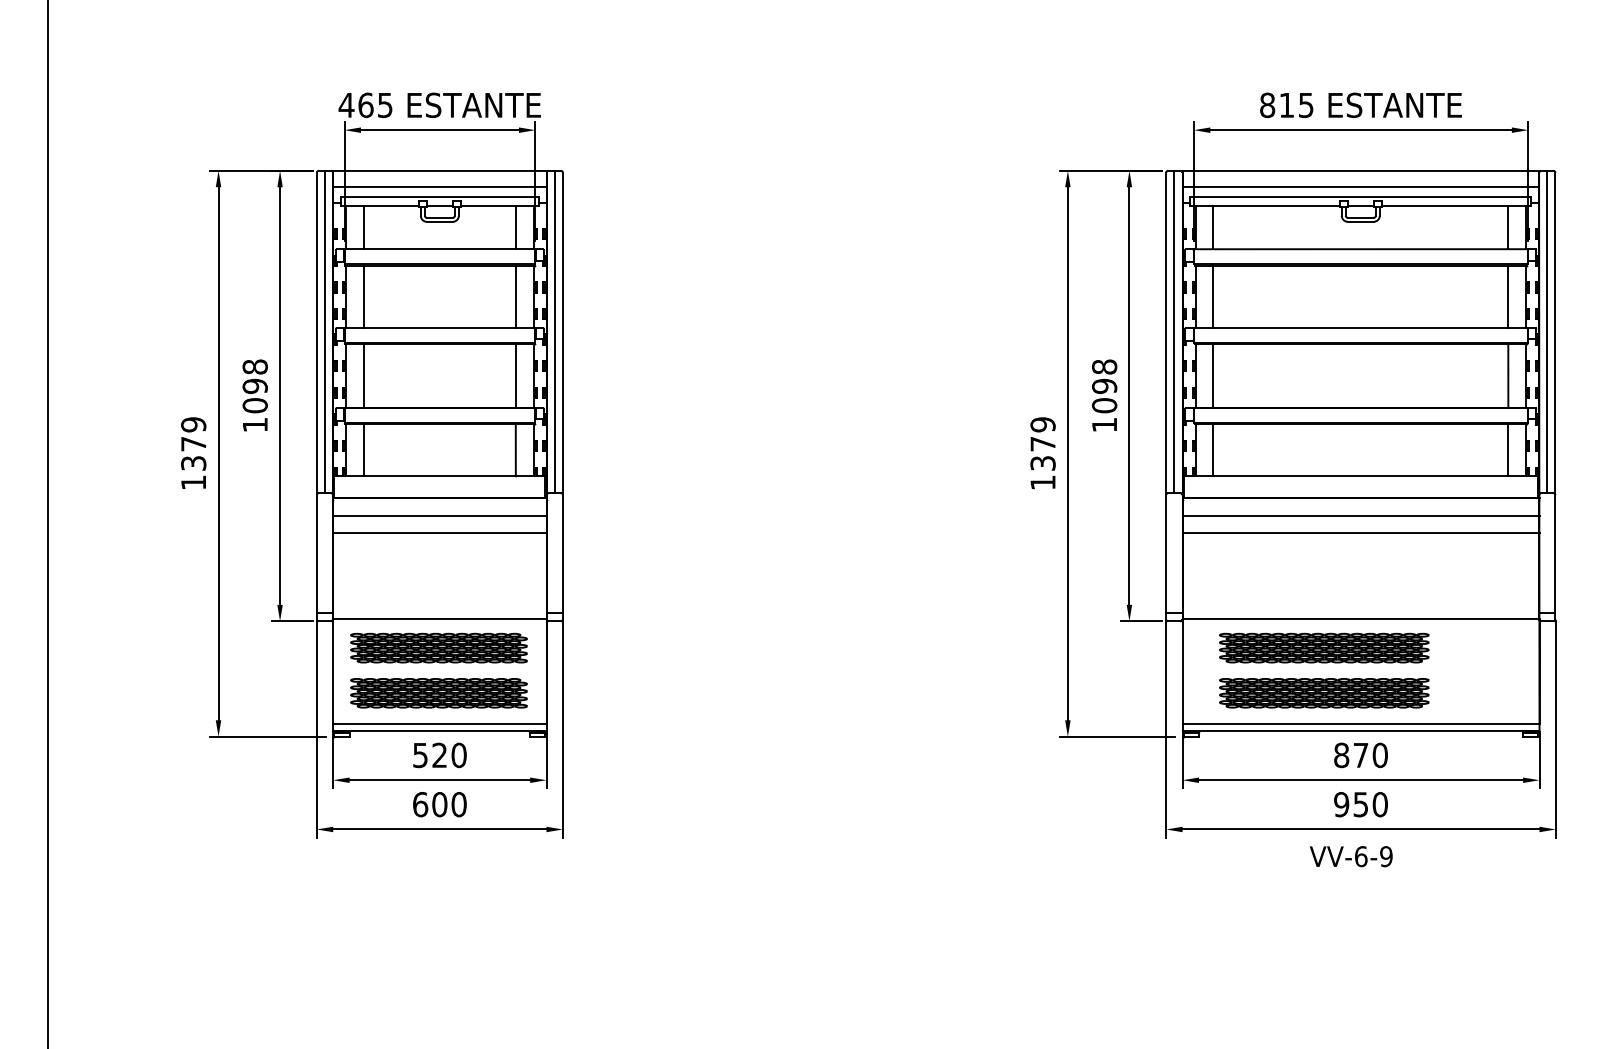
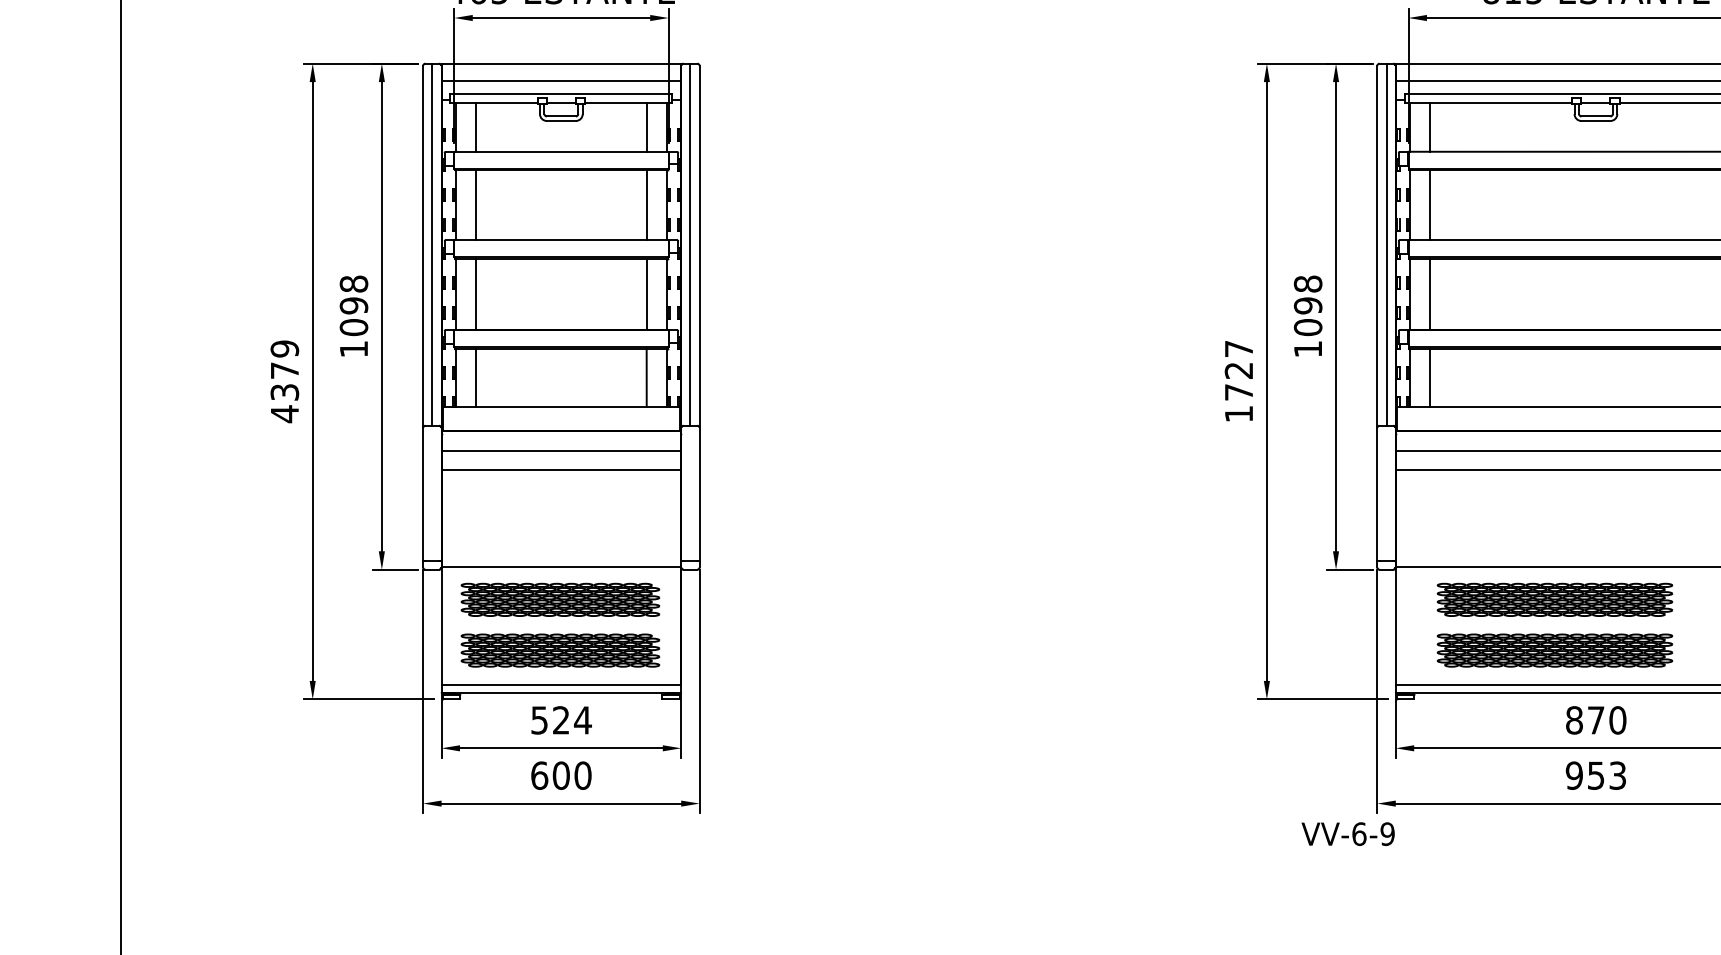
text: (1042, 443) -> (1238, 370), 1379 -> 1727
text: (193, 482) -> (284, 413), 1379 -> 4379
text: (459, 755) -> (583, 720), 520 -> 524
text: (1379, 804) -> (1616, 775), 950 -> 953
text: (1350, 856) -> (1347, 833), moved

